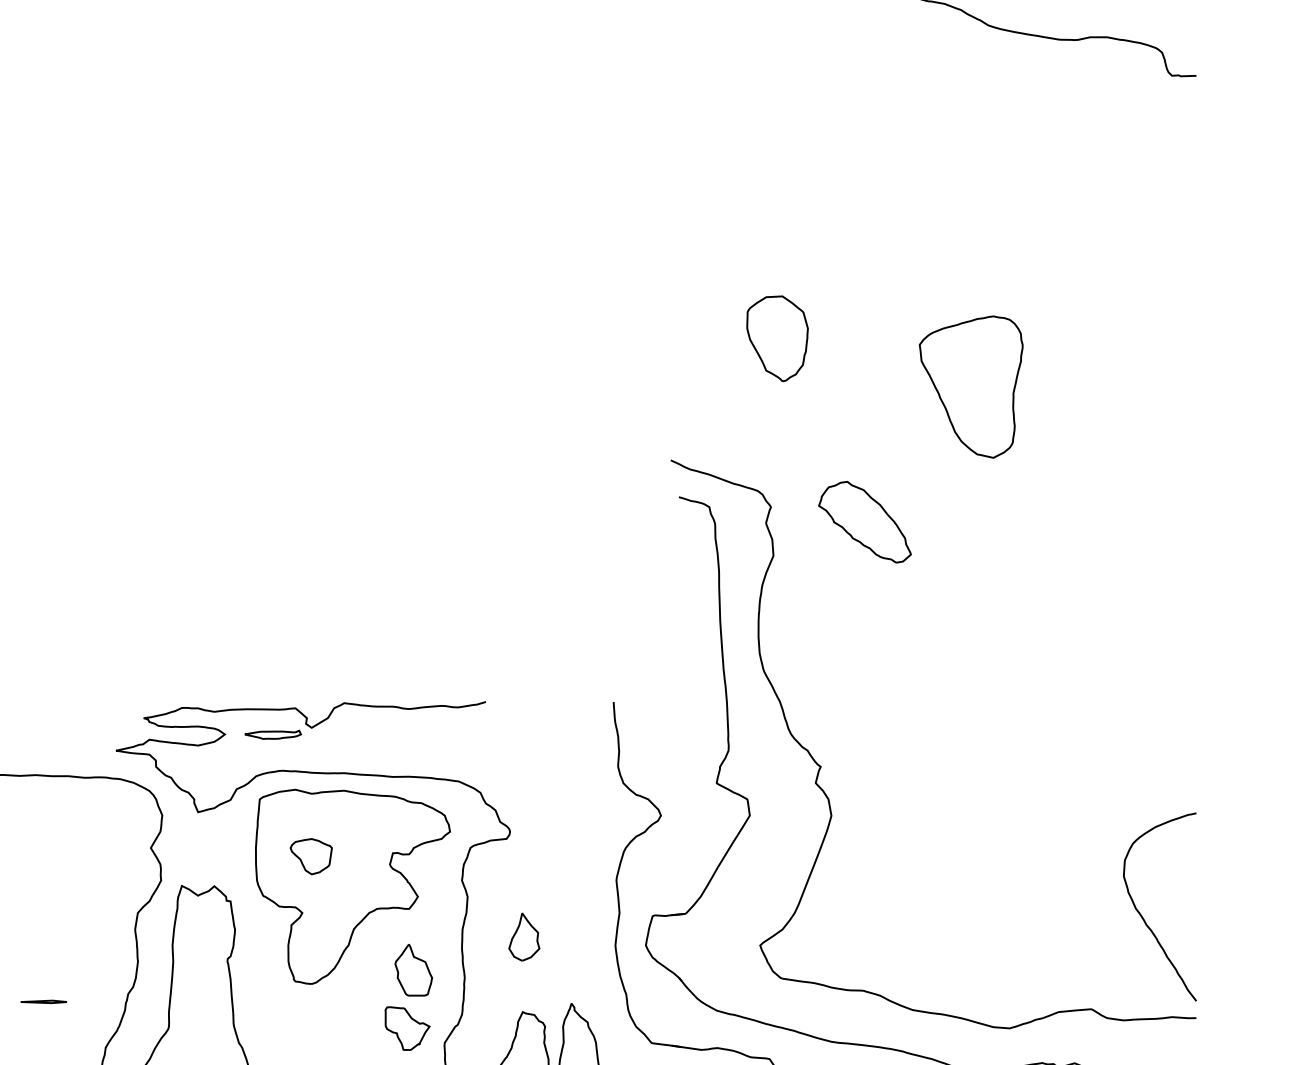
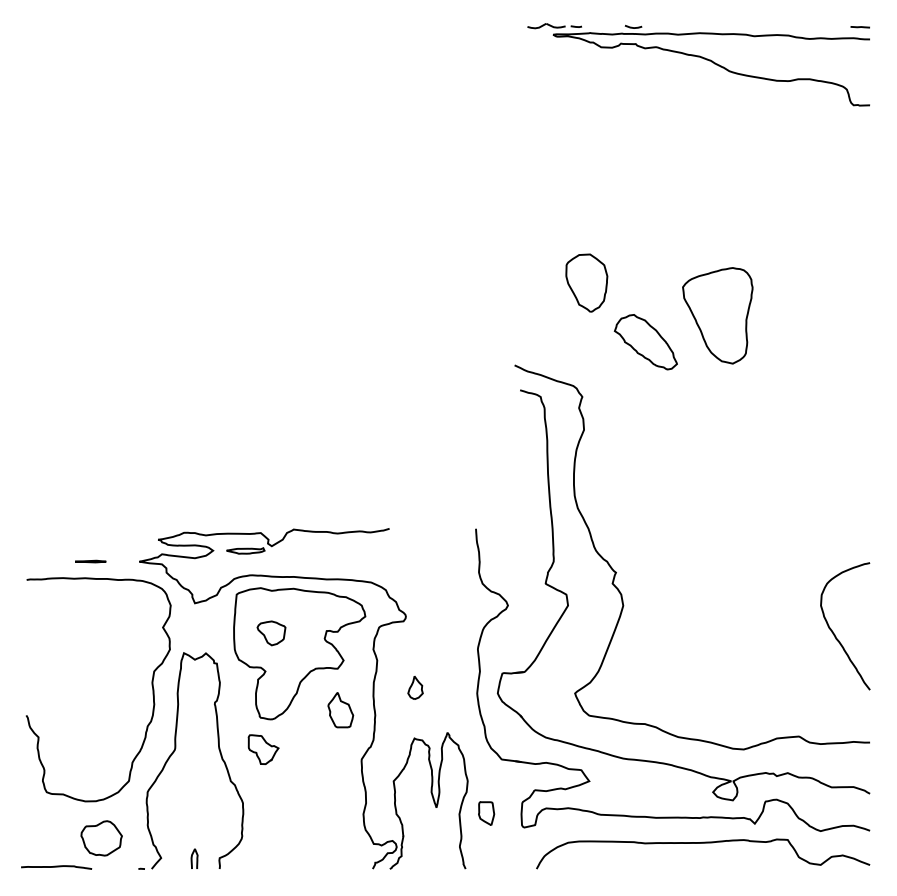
part: (864, 522) -> (645, 342), moved
curve: (1145, 918) -> (835, 634), moved
part: (524, 936) -> (415, 687), size x0.71
line: (43, 1001) -> (90, 561), moved
part: (407, 1028) -> (263, 749), moved

